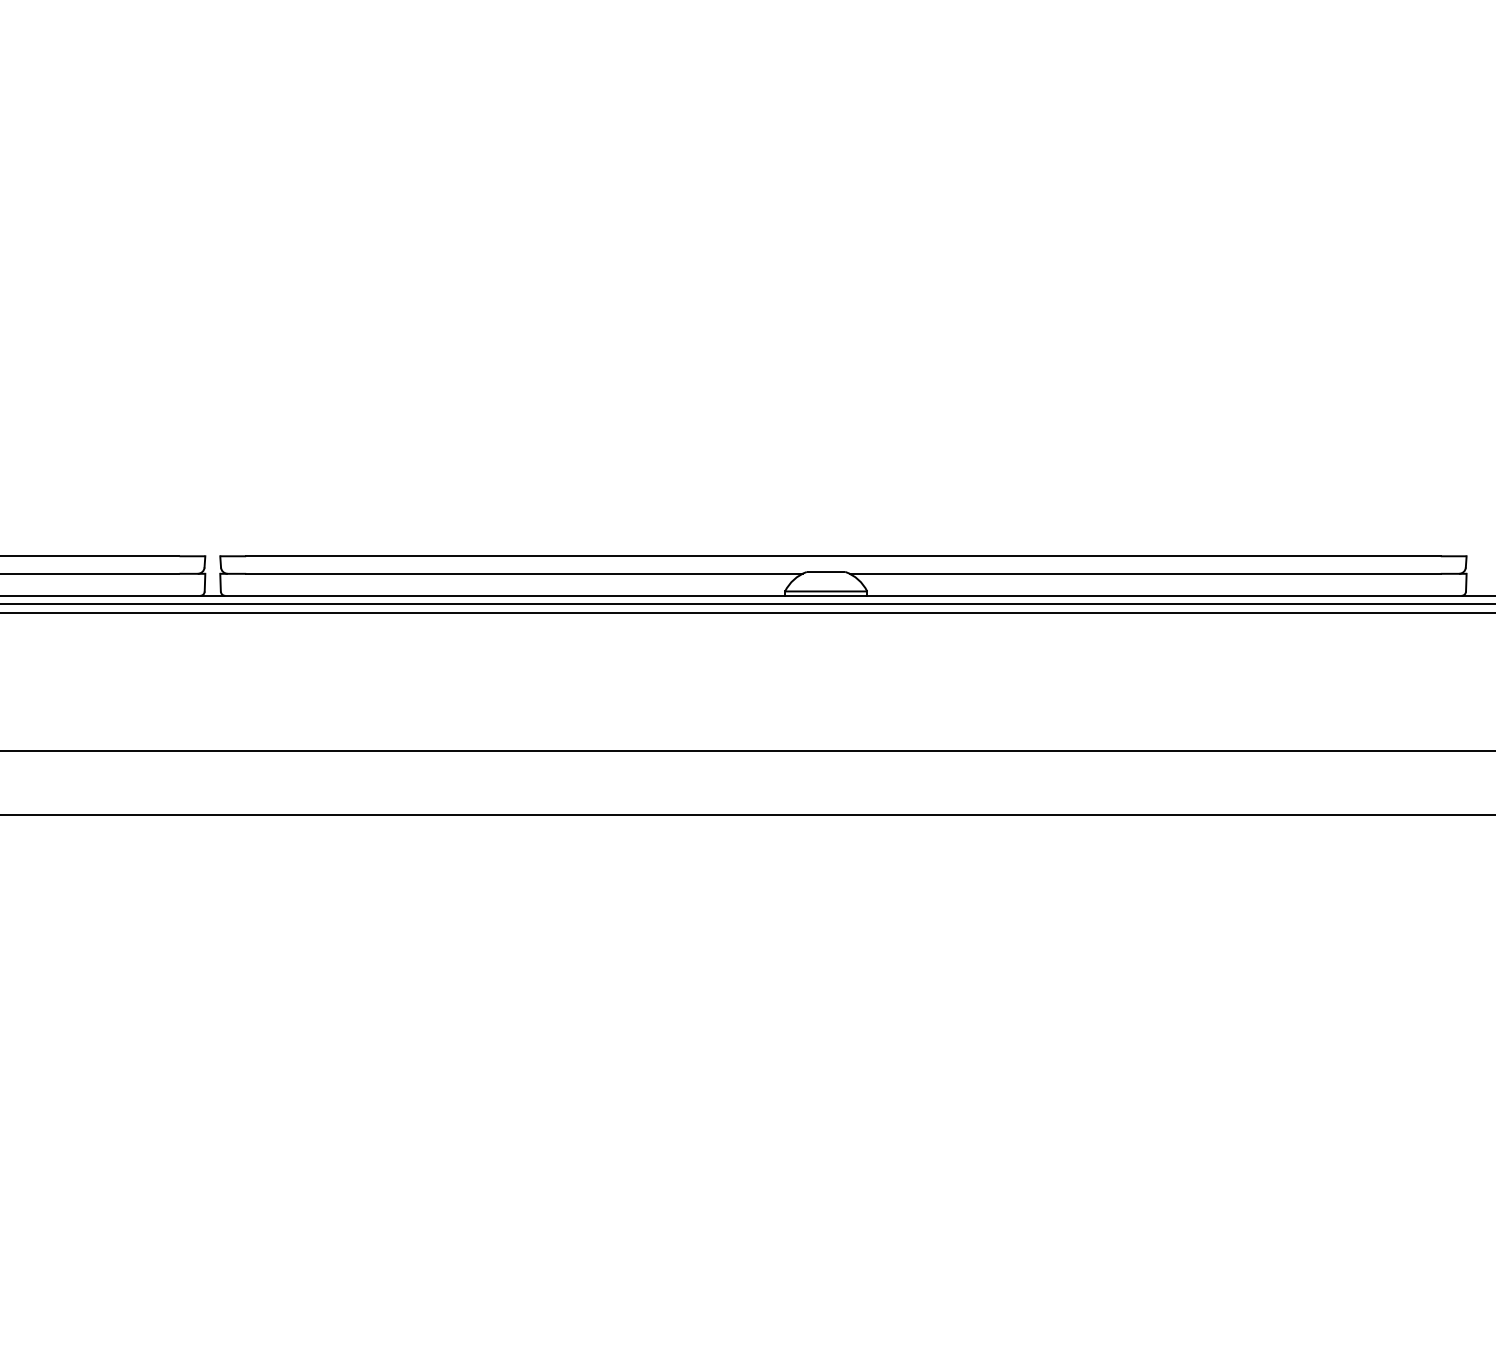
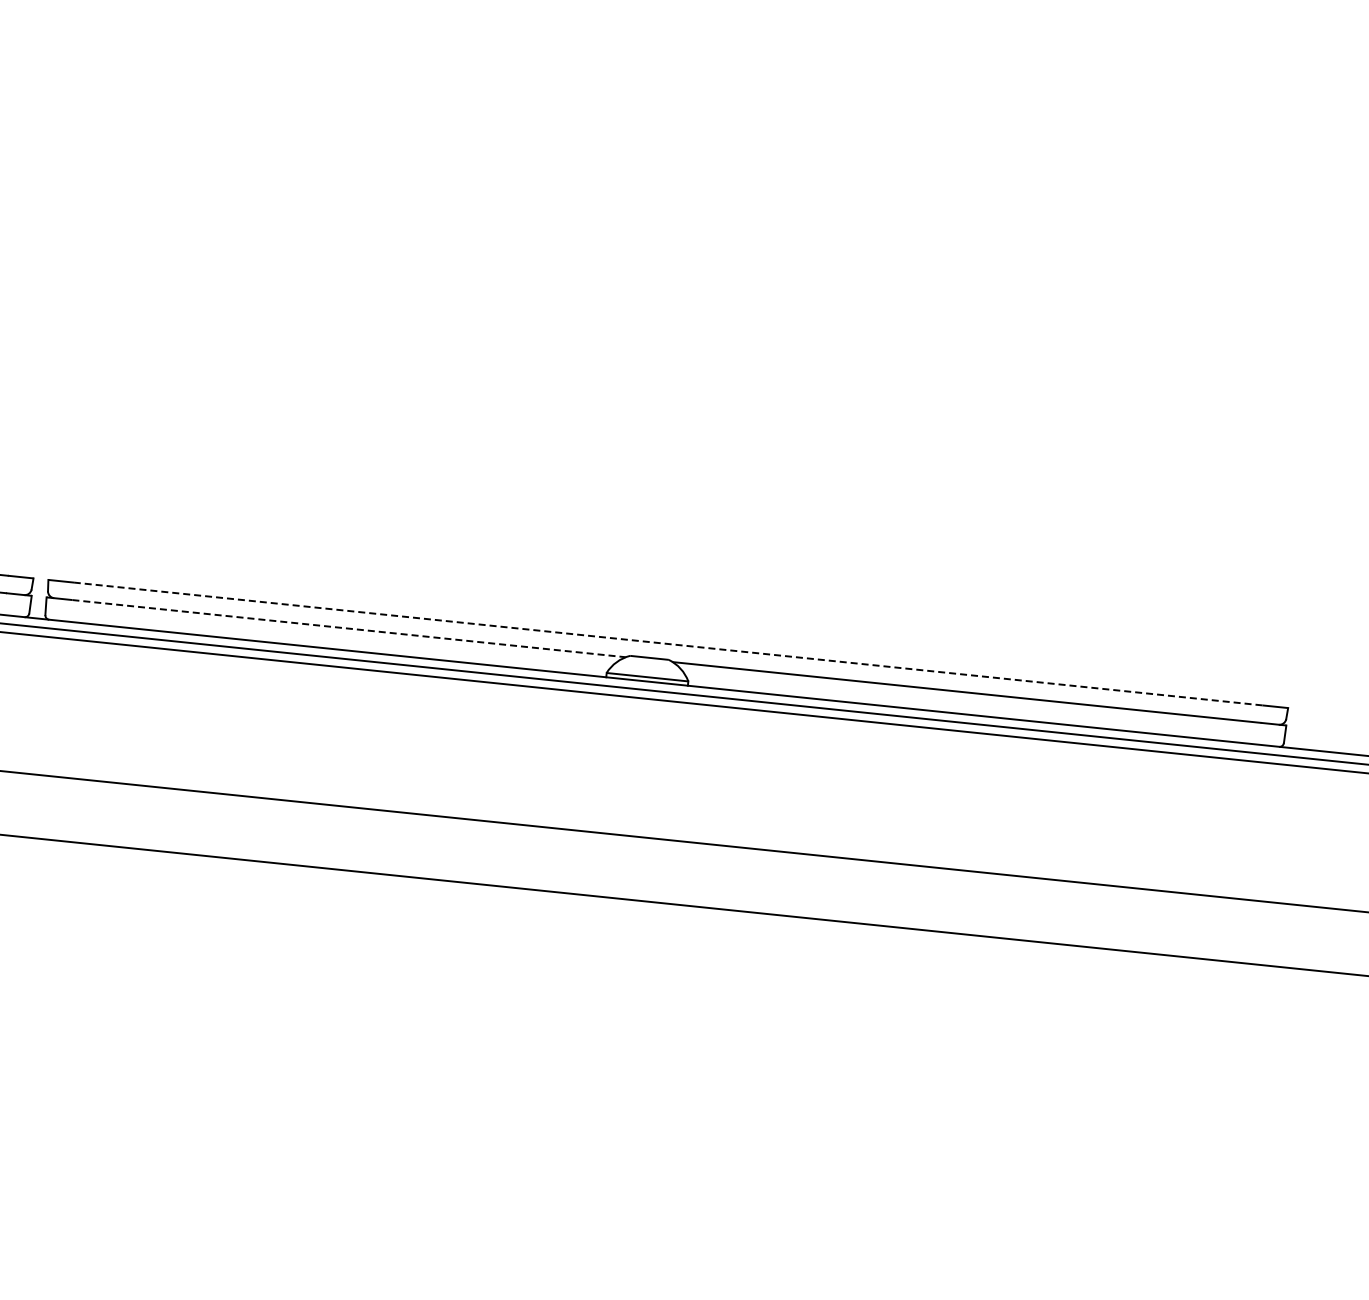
line: (842, 556) -> (667, 644), solid -> dashed
line: (524, 573) -> (349, 628), solid -> dashed

